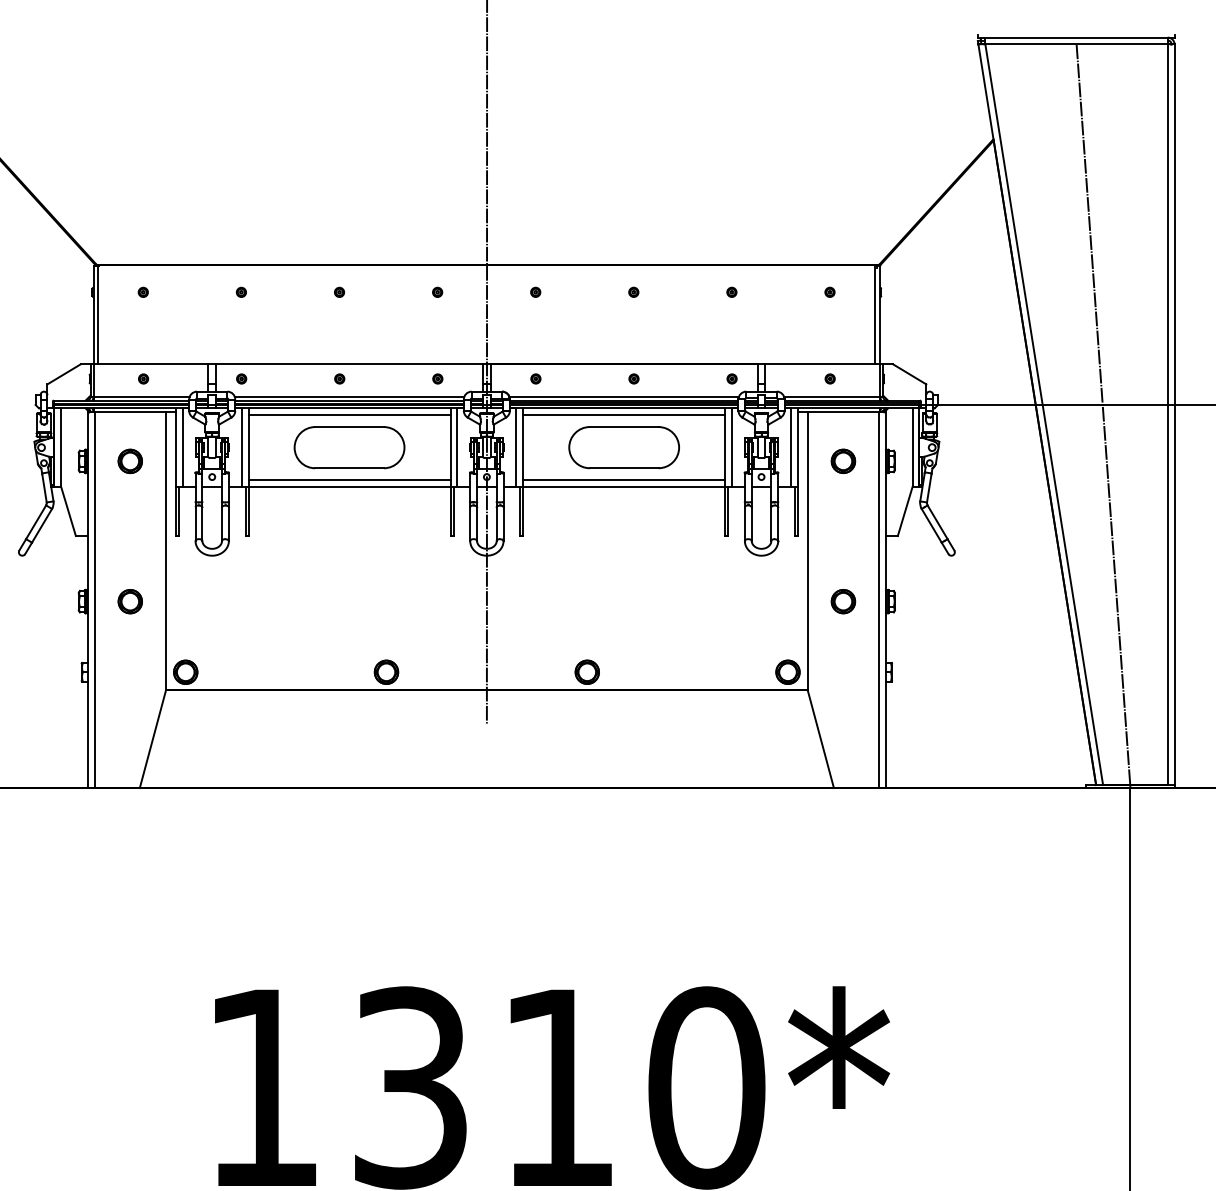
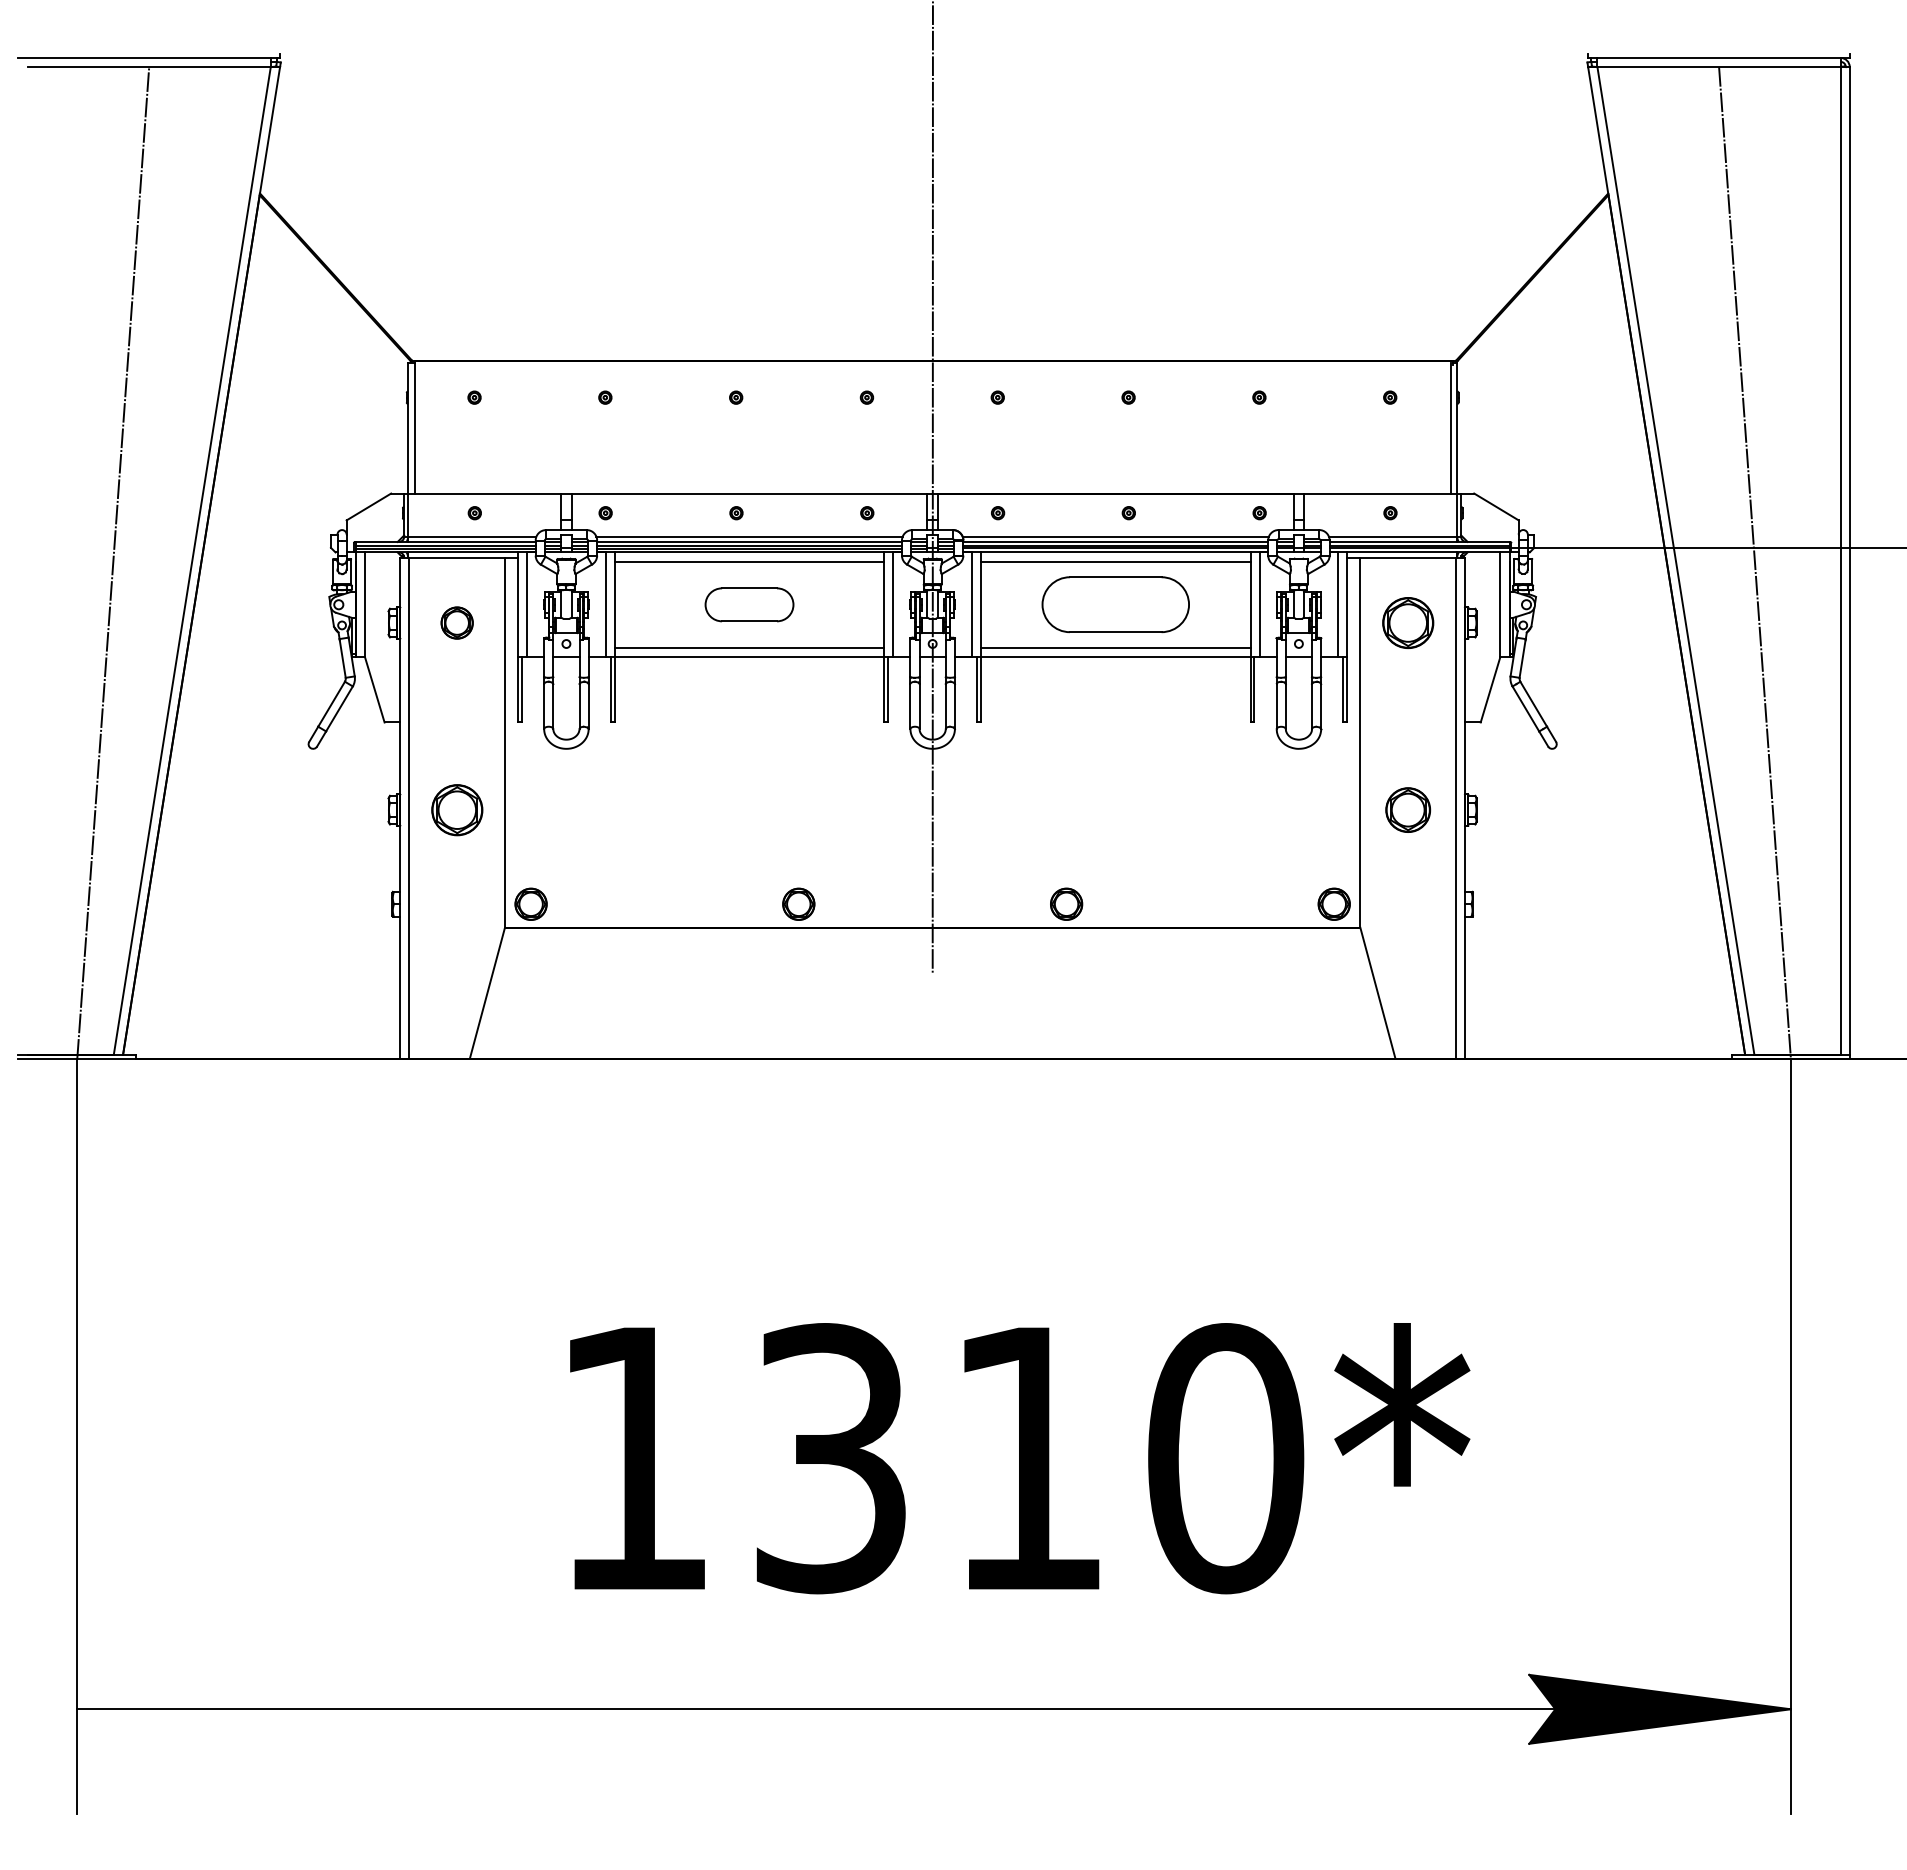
part: (349, 447) -> (749, 604), size x0.6
part: (842, 460) -> (1407, 622), size x1.6
part: (129, 601) -> (456, 809), size x1.6
part: (842, 601) -> (1407, 809), size x1.4

